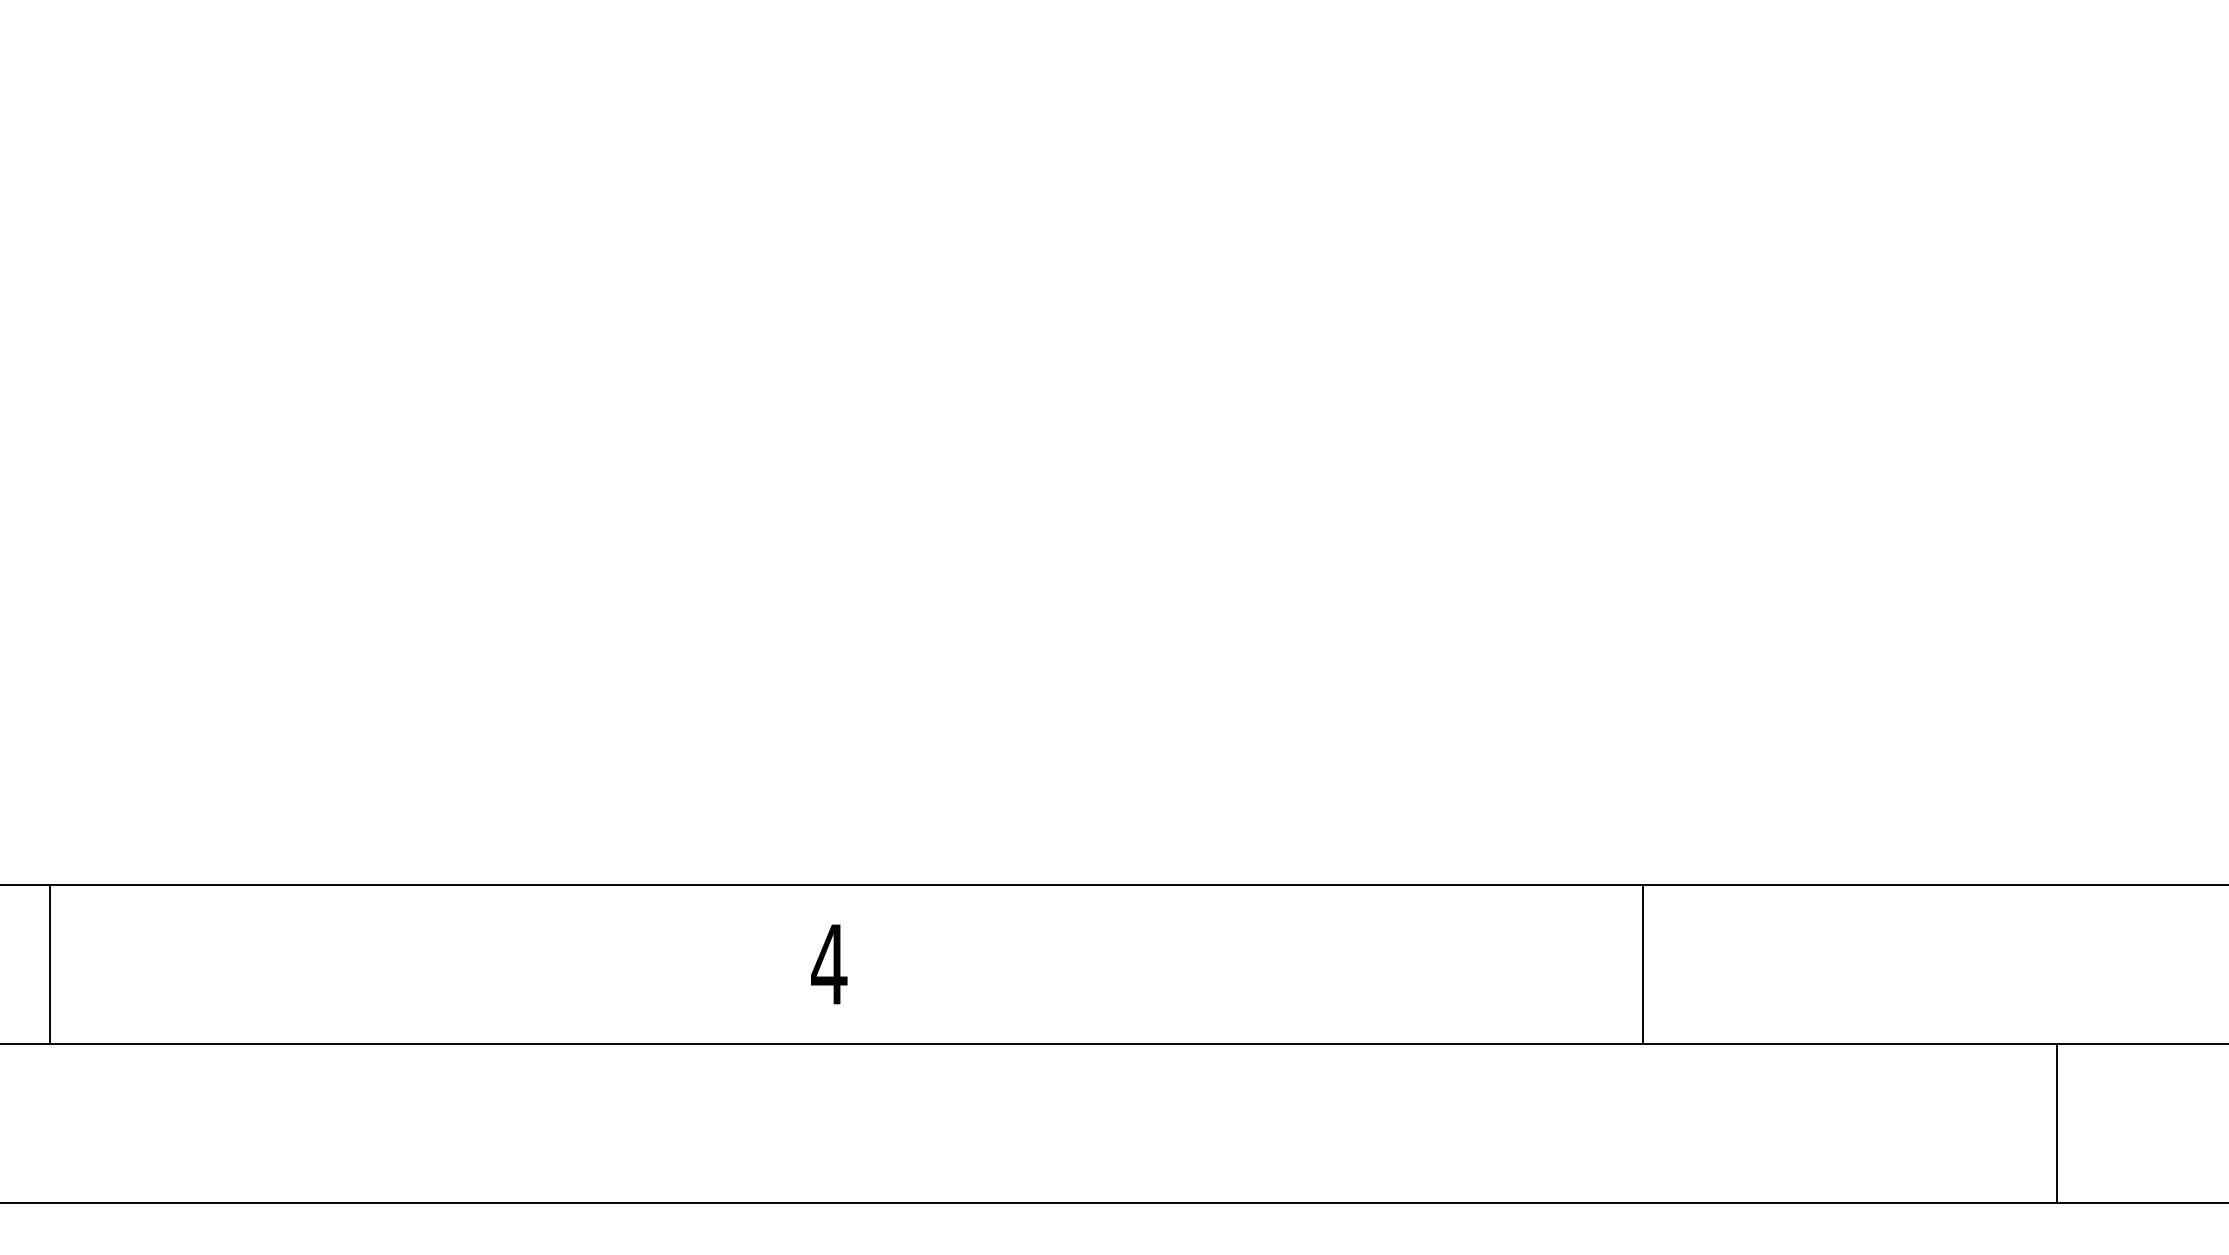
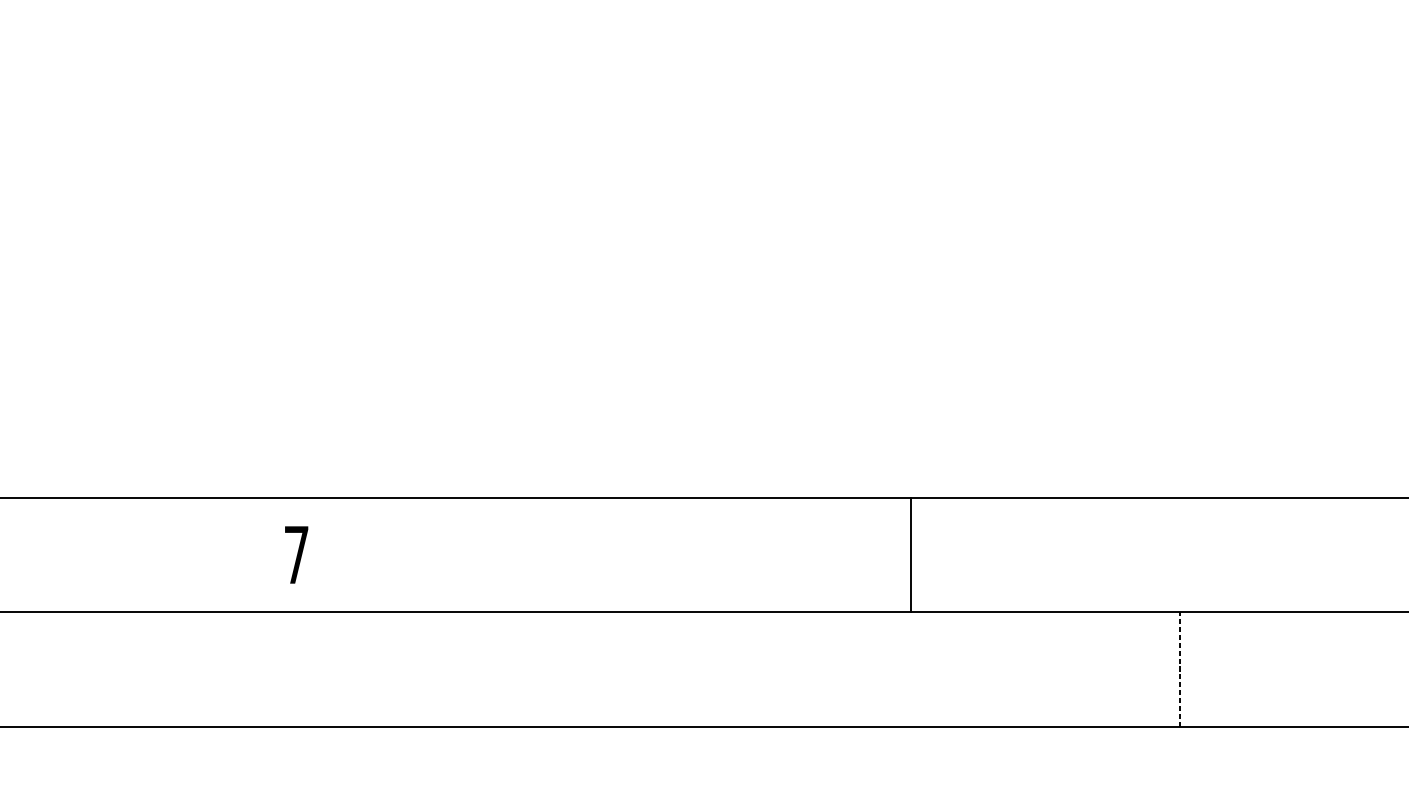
text: (829, 964) -> (296, 555), 4 -> 7
line: (1642, 964) -> (910, 555), moved
line: (2056, 1123) -> (1179, 669), solid -> dashed

